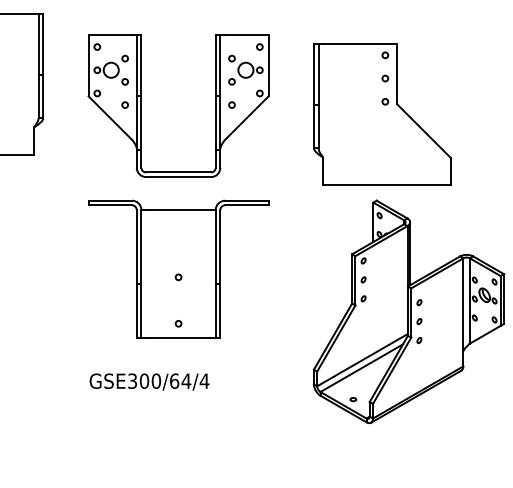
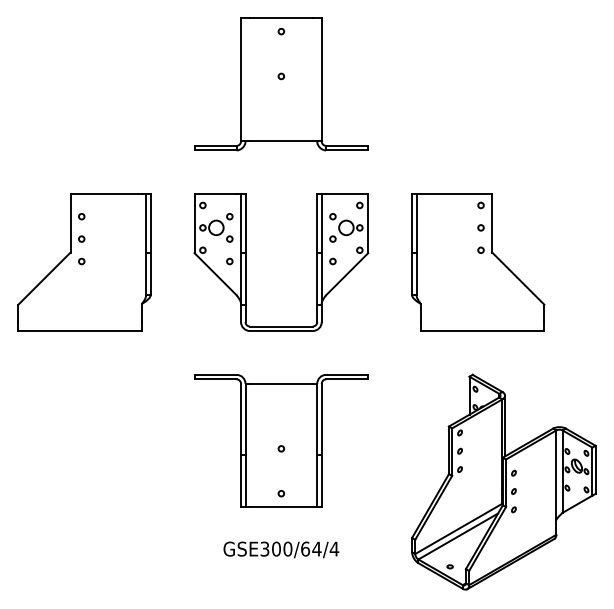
part: (142, 106) -> (246, 262), moved
part: (382, 114) -> (478, 262), moved
text: (149, 381) -> (281, 549), moved

